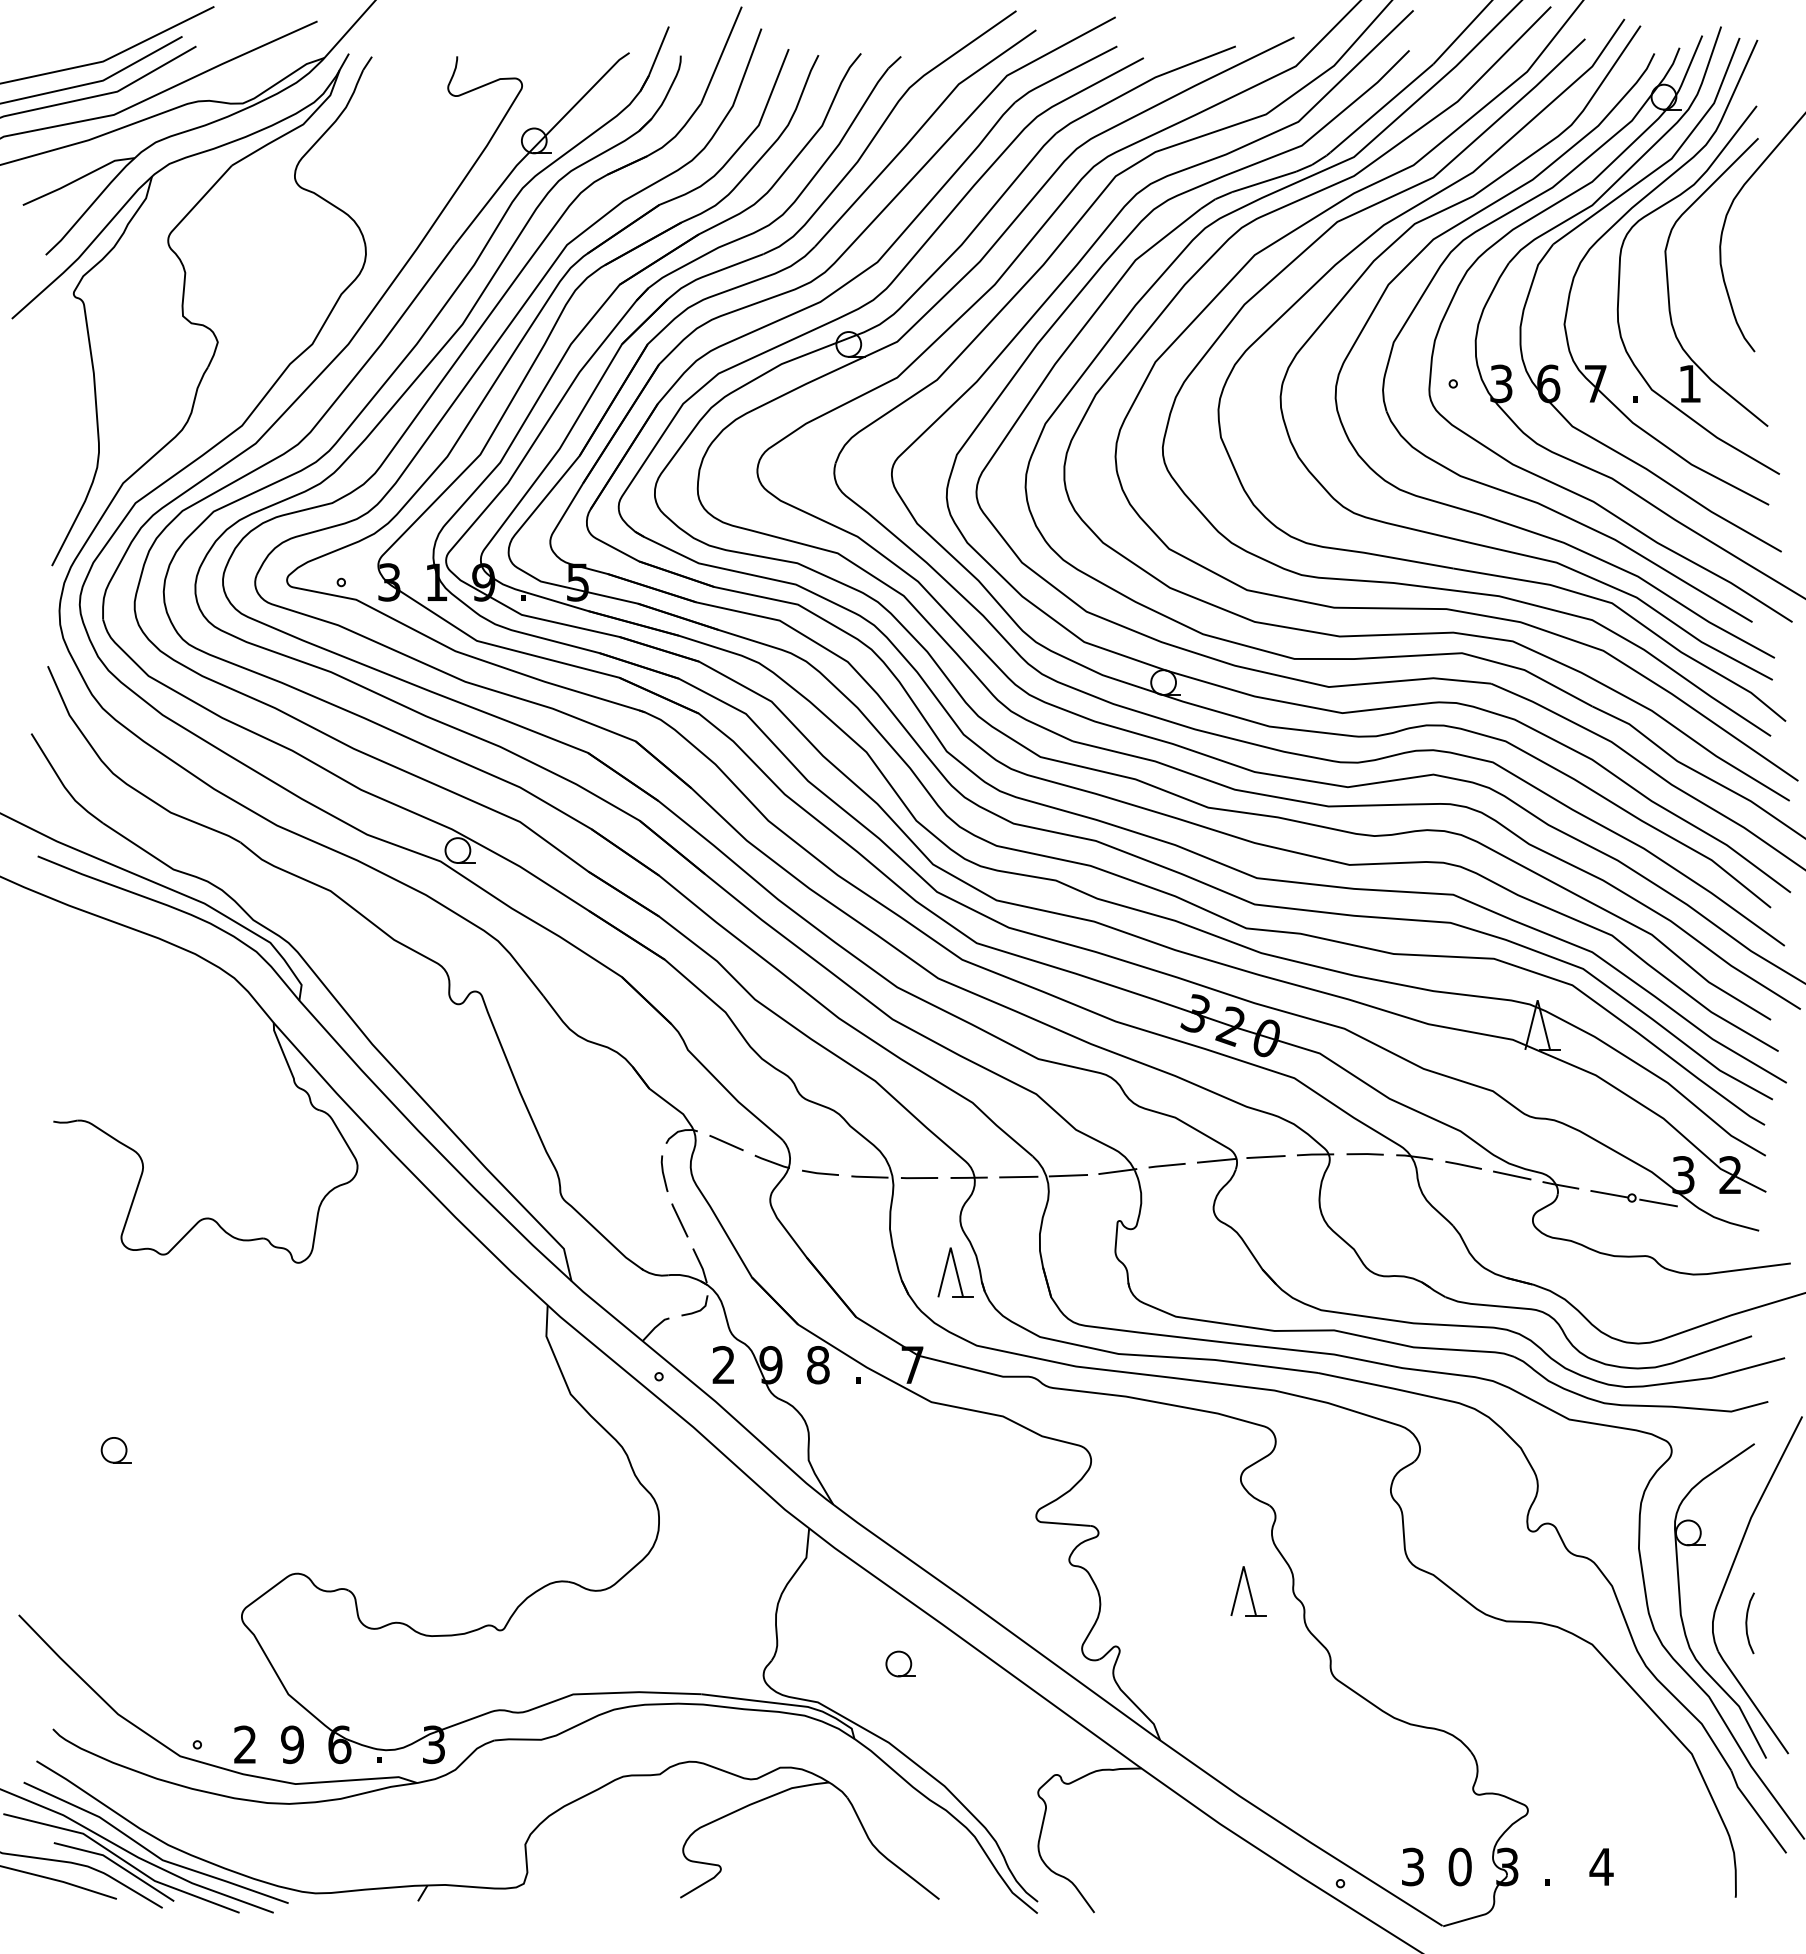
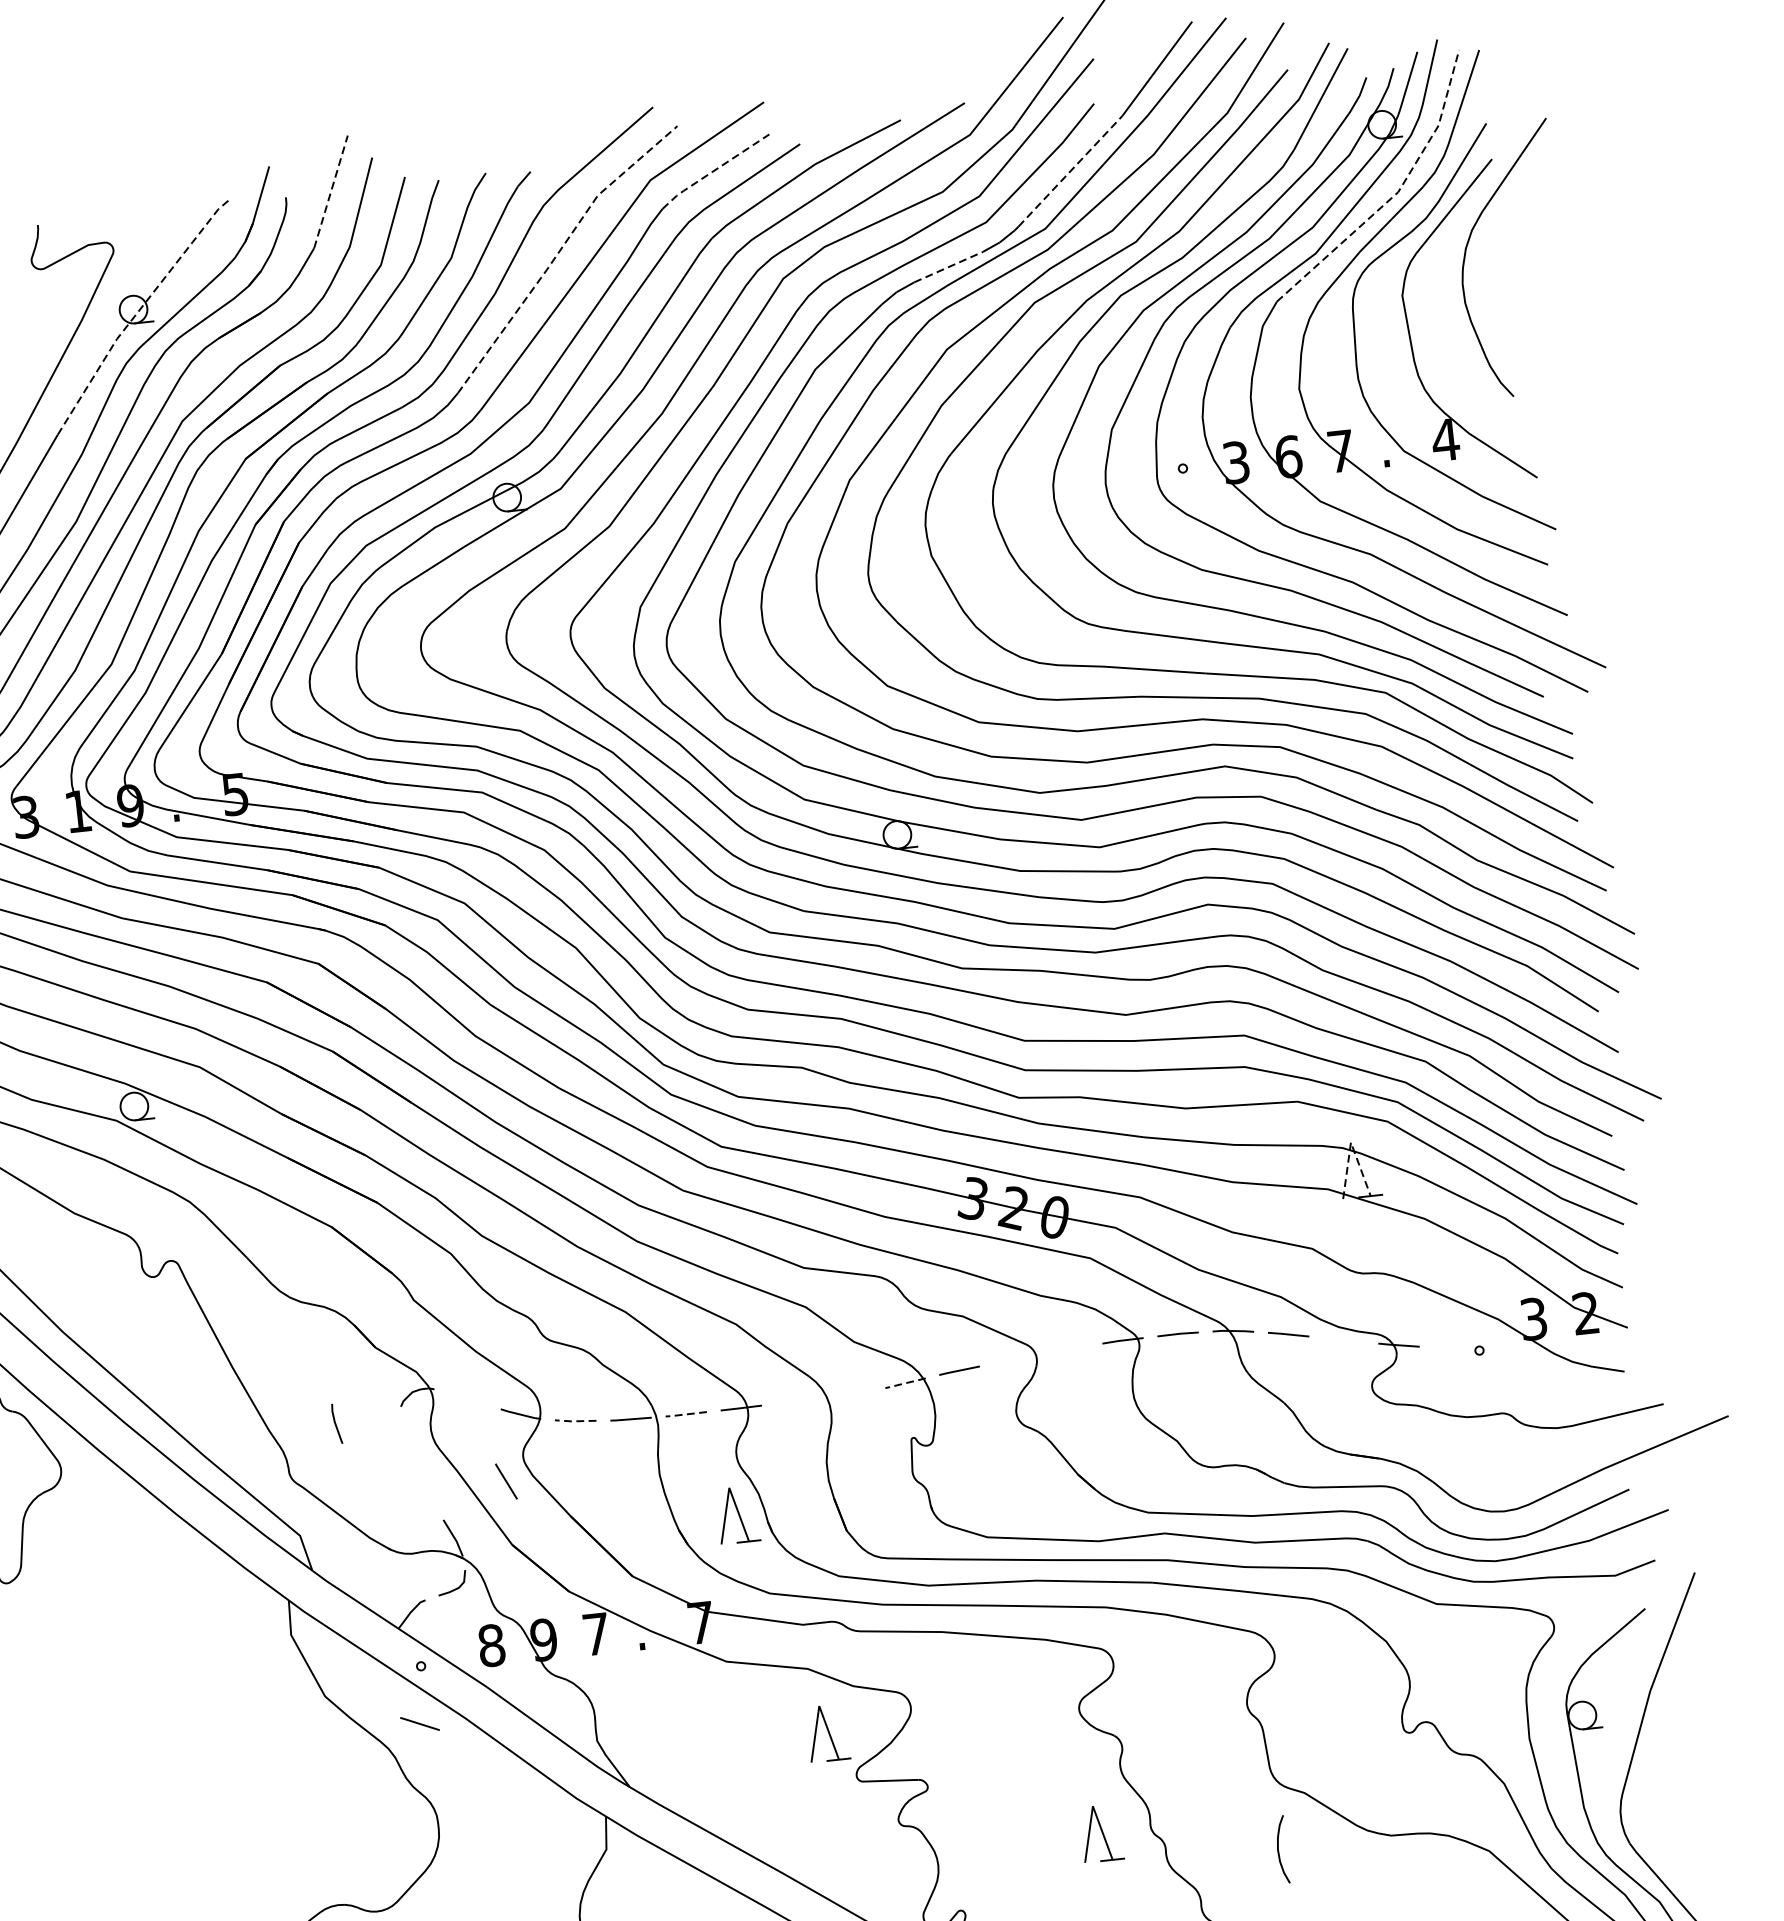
line: (721, 55) -> (331, 192), solid -> dashed
line: (1064, 73) -> (713, 170), solid -> dashed
line: (1381, 108) -> (1070, 171), solid -> dashed
line: (919, 129) -> (559, 250), solid -> dashed
line: (537, 144) -> (137, 313), solid -> dashed
line: (1670, 159) -> (1396, 193), solid -> dashed
line: (1264, 181) -> (948, 266), solid -> dashed
text: (1689, 383) -> (1445, 439), 1 -> 4
line: (1537, 1000) -> (1350, 1142), solid -> dashed
line: (726, 1142) -> (419, 1723), moved
line: (1265, 1157) -> (1067, 1349), removed
line: (1216, 1160) -> (1013, 1359), removed
line: (1117, 1171) -> (905, 1383), solid -> dashed
line: (664, 1173) -> (336, 1423), moved
line: (819, 1173) -> (574, 1421), solid -> dashed
line: (1068, 1175) -> (851, 1393), removed
line: (1512, 1175) -> (1344, 1340), removed
line: (1018, 1176) -> (795, 1400), removed
line: (918, 1178) -> (685, 1414), solid -> dashed
line: (1609, 1193) -> (1453, 1348), removed
line: (1658, 1202) -> (1509, 1352), removed
line: (679, 1220) -> (505, 1481), moved
text: (723, 1365) -> (491, 1646), 2 -> 8
text: (817, 1365) -> (595, 1634), 8 -> 7
part: (1014, 1475) -> (827, 1733), added
curve: (1747, 1623) -> (1279, 1850), moved

